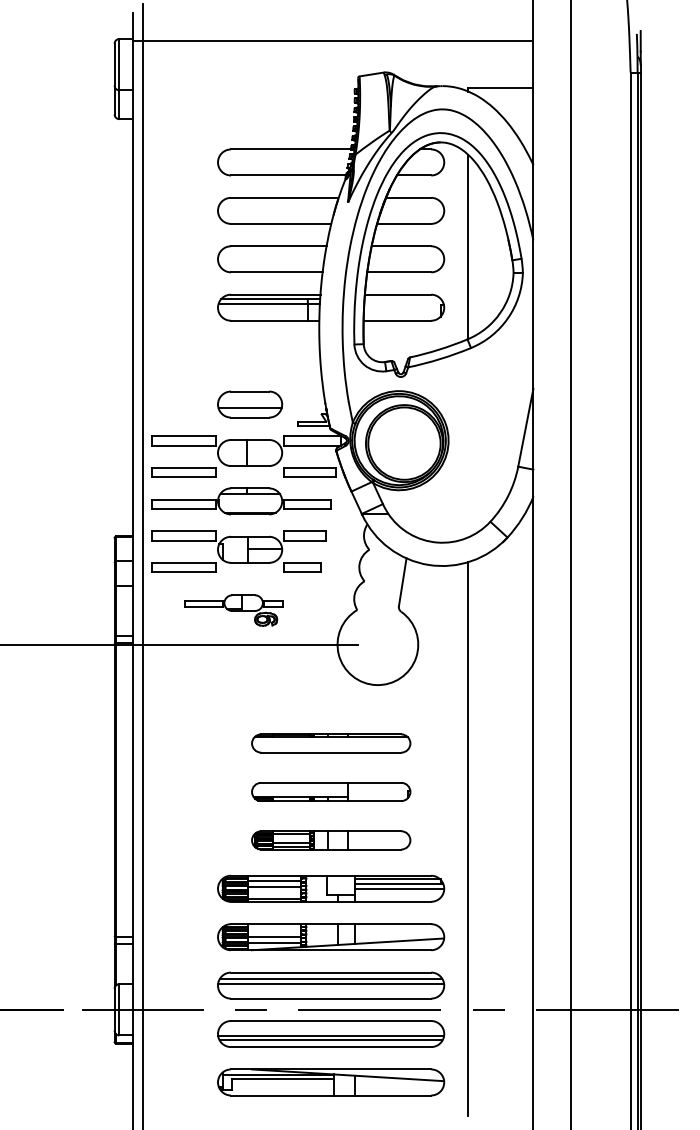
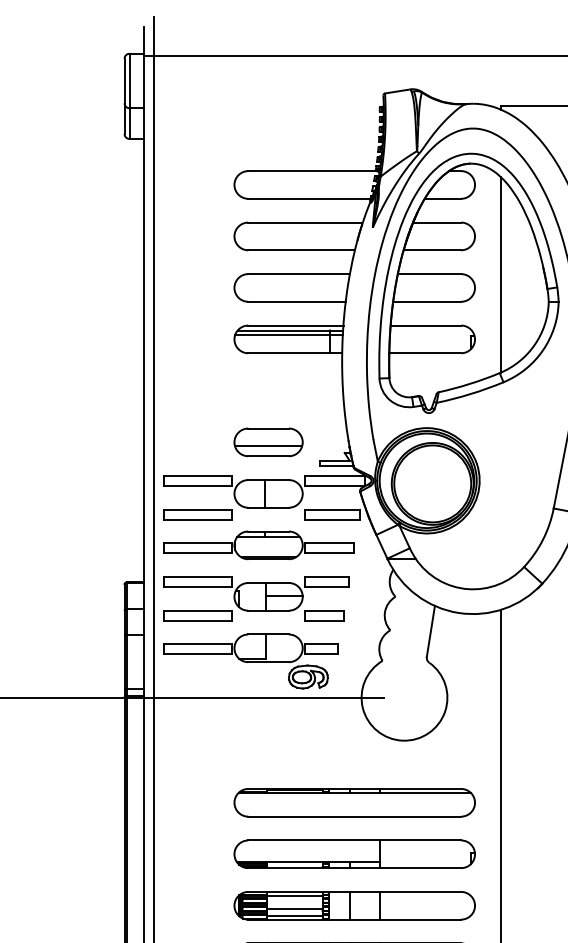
part: (233, 610) -> (250, 661), size x1.67
part: (331, 743) -> (355, 802), size x1.43
part: (331, 791) -> (355, 853), size x1.43
part: (331, 840) -> (355, 905), size x1.43

